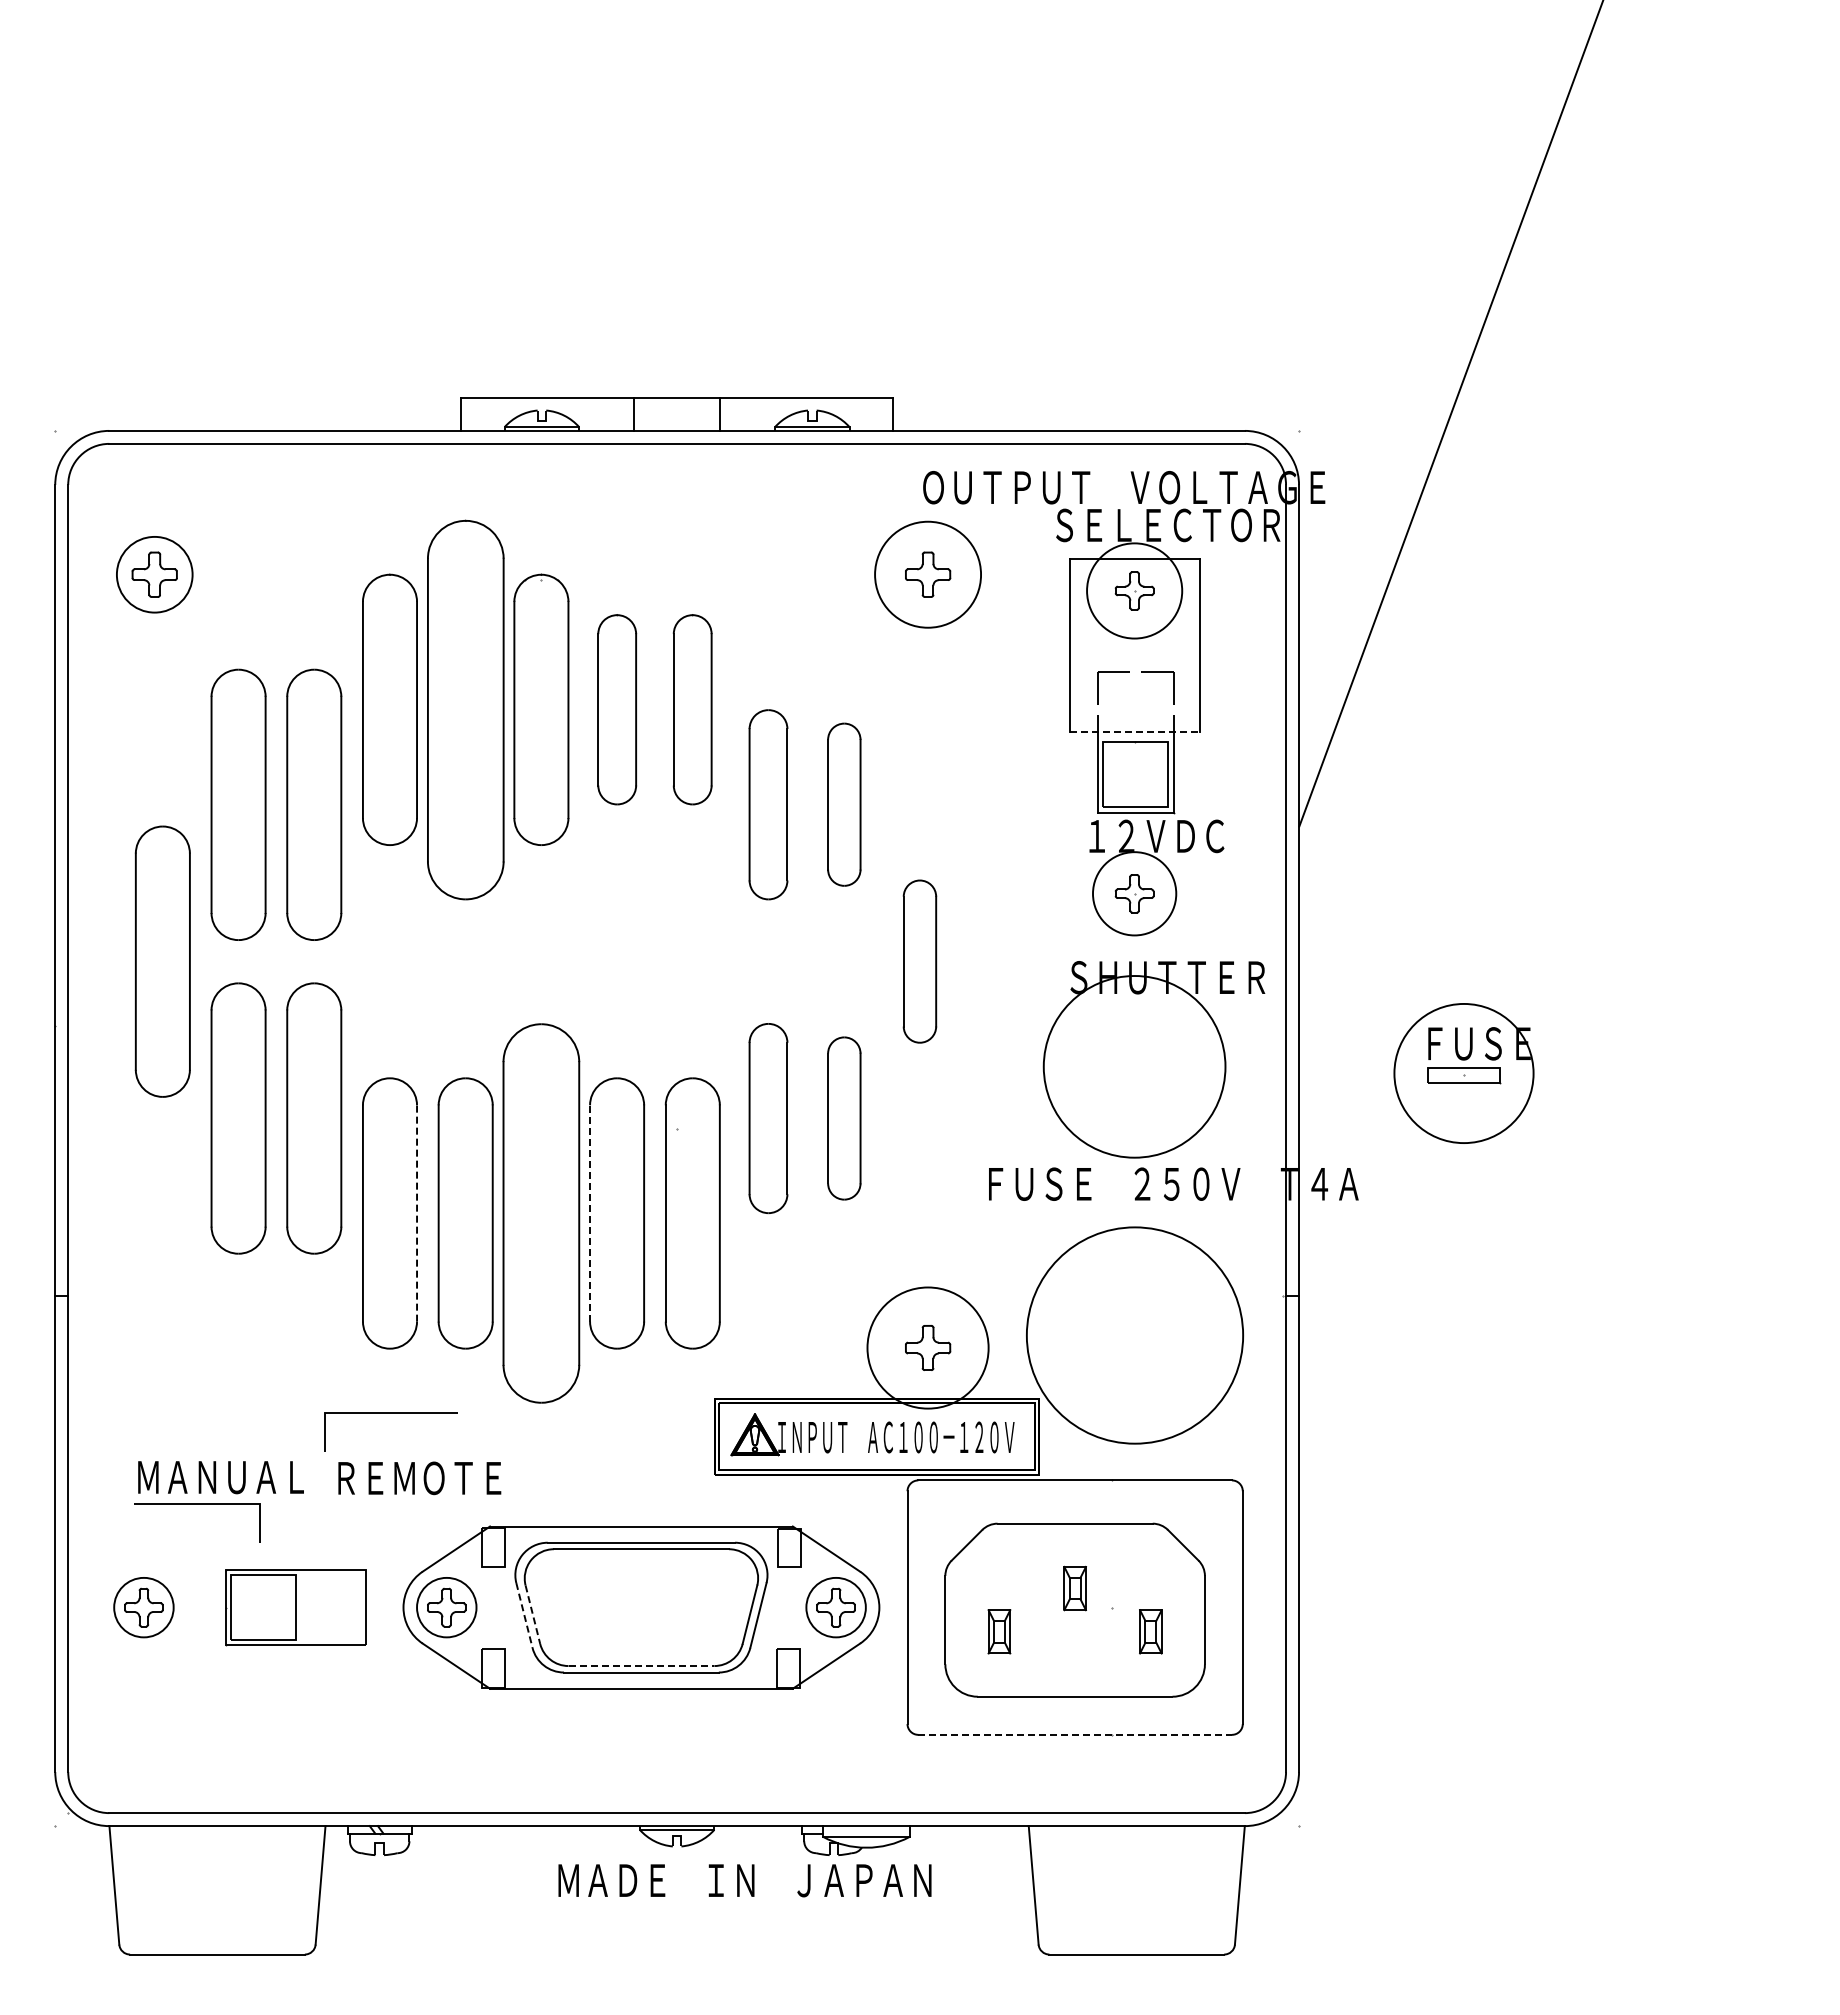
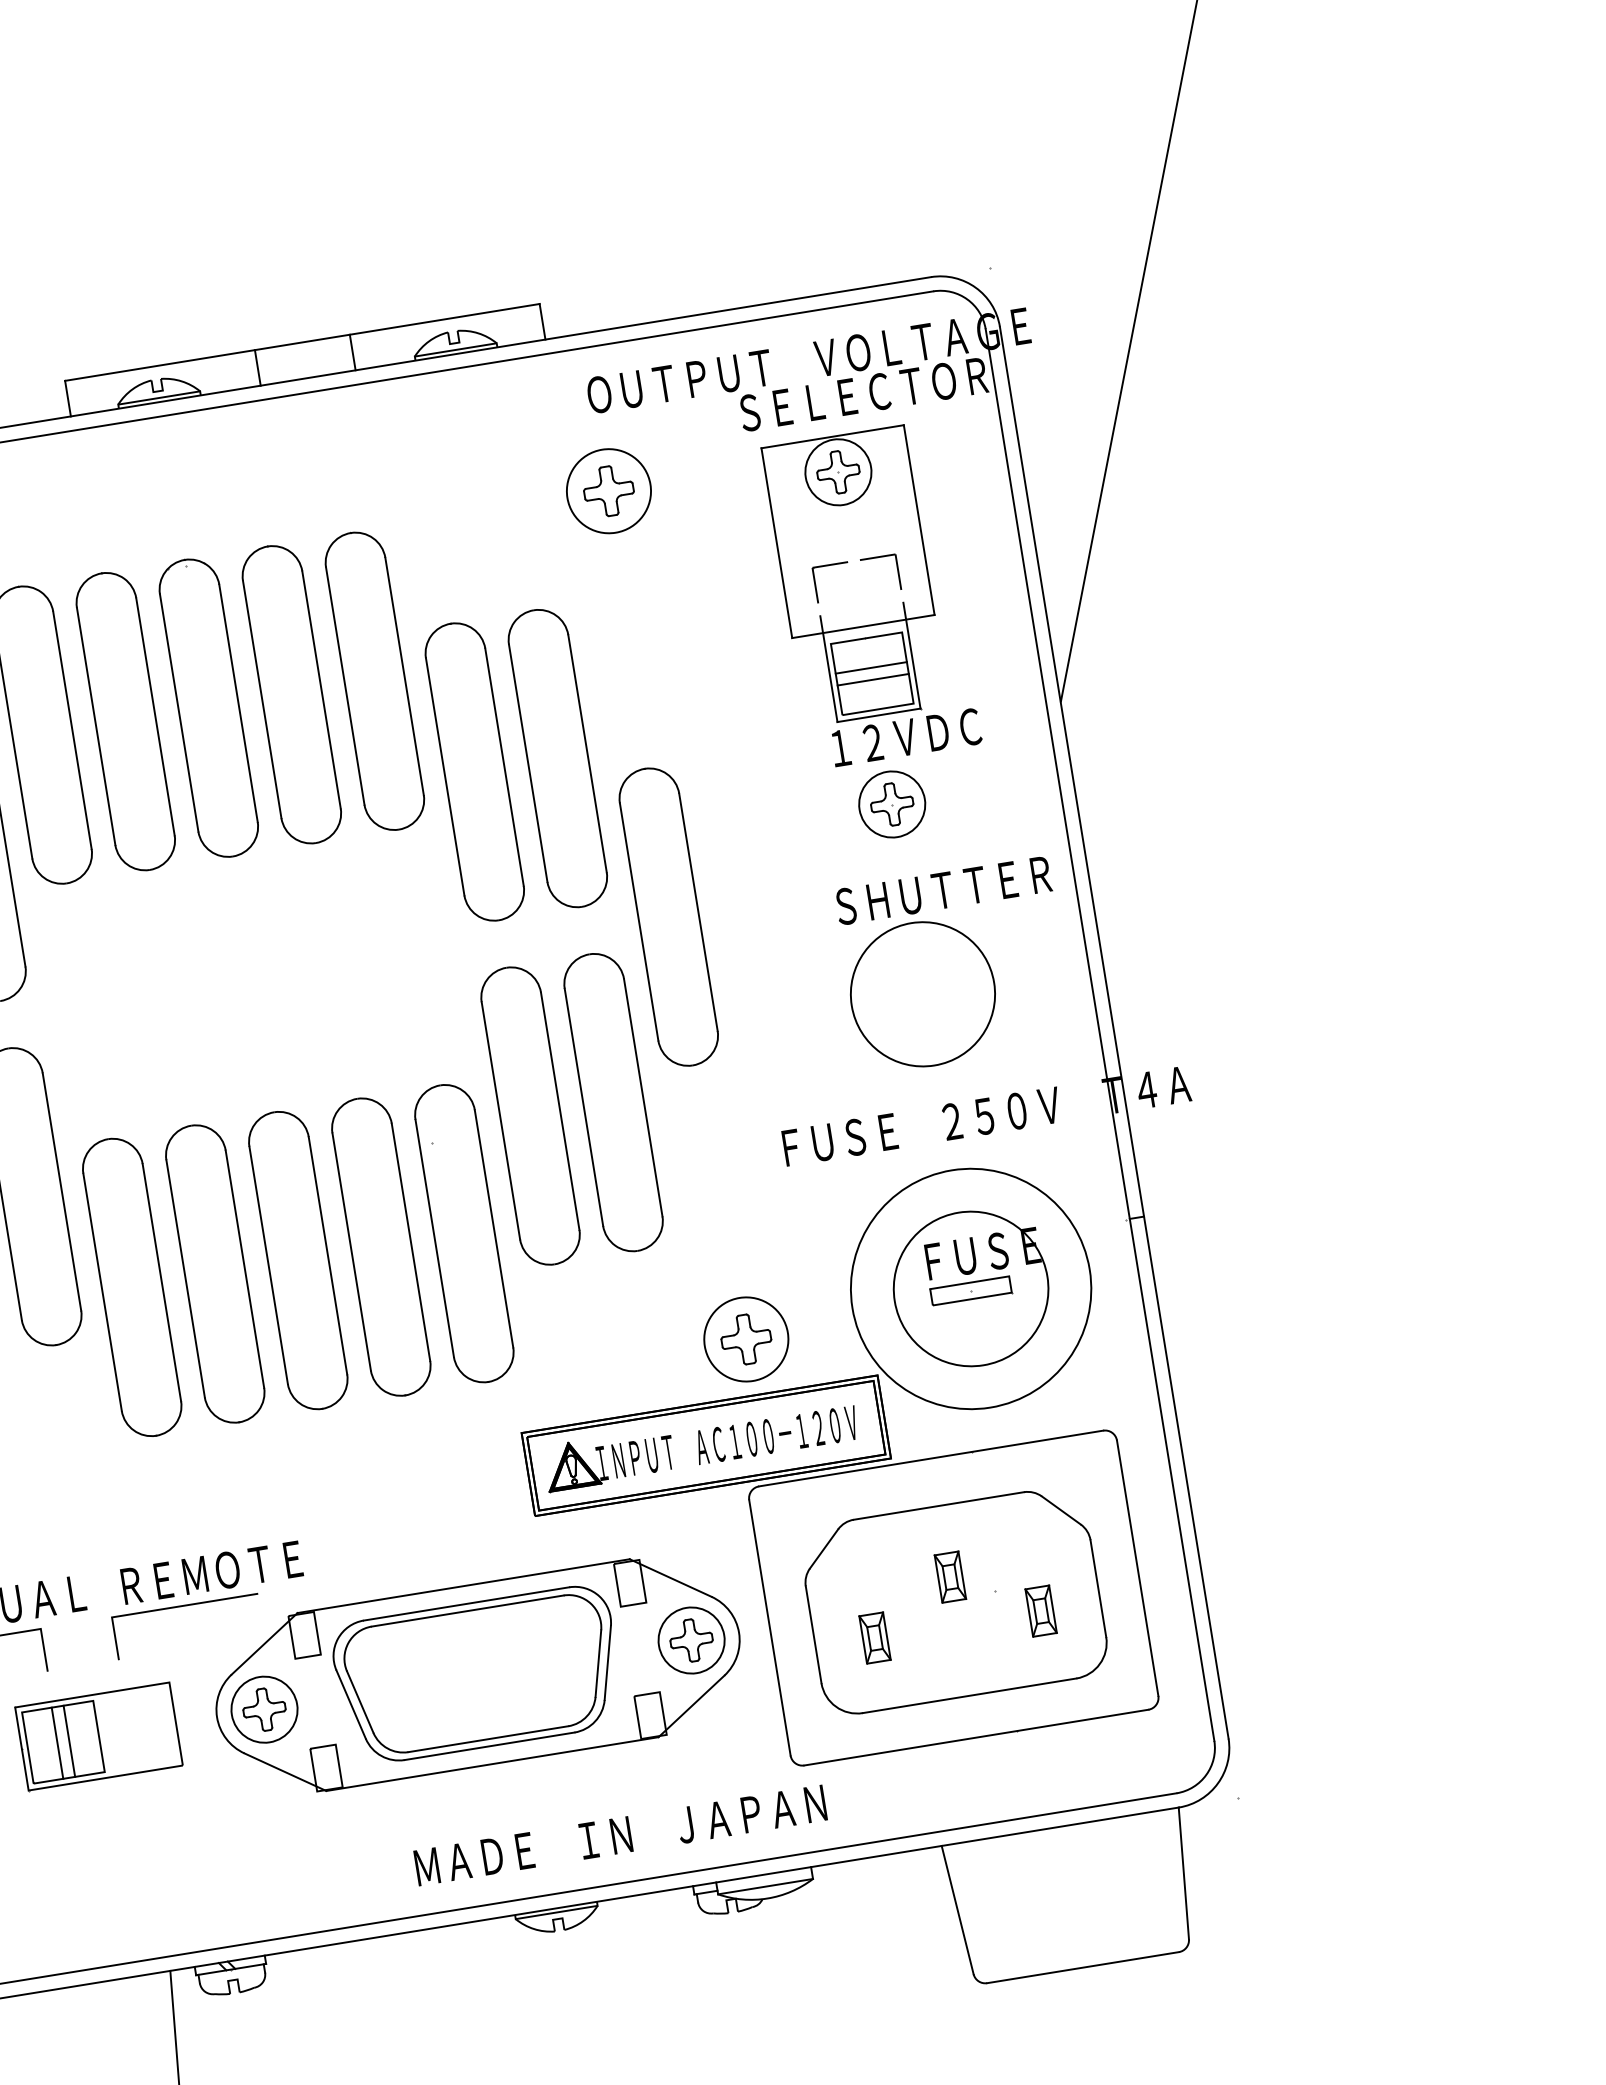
circle: (927, 574) -> (608, 491), size x0.71
circle: (1134, 590) -> (838, 471), size x0.62
part: (465, 709) -> (125, 721), size x0.71
part: (617, 709) -> (292, 694), size x1.43
part: (692, 709) -> (374, 680), size x1.43
line: (1134, 731) -> (863, 626), dashed -> solid
line: (1135, 769) -> (871, 667), added
line: (1135, 780) -> (873, 680), added
part: (768, 804) -> (474, 771), size x1.43
part: (844, 804) -> (558, 758), size x1.67
circle: (1134, 893) -> (892, 804), size x0.71
part: (919, 961) -> (668, 916), size x1.67
circle: (1134, 1066) -> (922, 993), size x0.71
part: (1463, 1073) -> (970, 1289), moved
part: (768, 1118) -> (530, 1116), size x1.43
part: (844, 1118) -> (613, 1102), size x1.67
line: (417, 1213) -> (162, 1282), dashed -> solid
part: (541, 1213) -> (298, 1260), size x0.71
line: (590, 1213) -> (352, 1251), dashed -> solid
circle: (927, 1347) -> (745, 1338), size x0.62
line: (390, 1413) -> (184, 1606), moved
line: (258, 1607) -> (57, 1743), added
line: (268, 1607) -> (68, 1741), added
line: (524, 1615) -> (351, 1704), dashed -> solid
line: (533, 1615) -> (361, 1702), dashed -> solid
line: (641, 1666) -> (488, 1739), dashed -> solid
line: (1075, 1734) -> (976, 1737), dashed -> solid
text: (744, 1880) -> (620, 1835), moved

